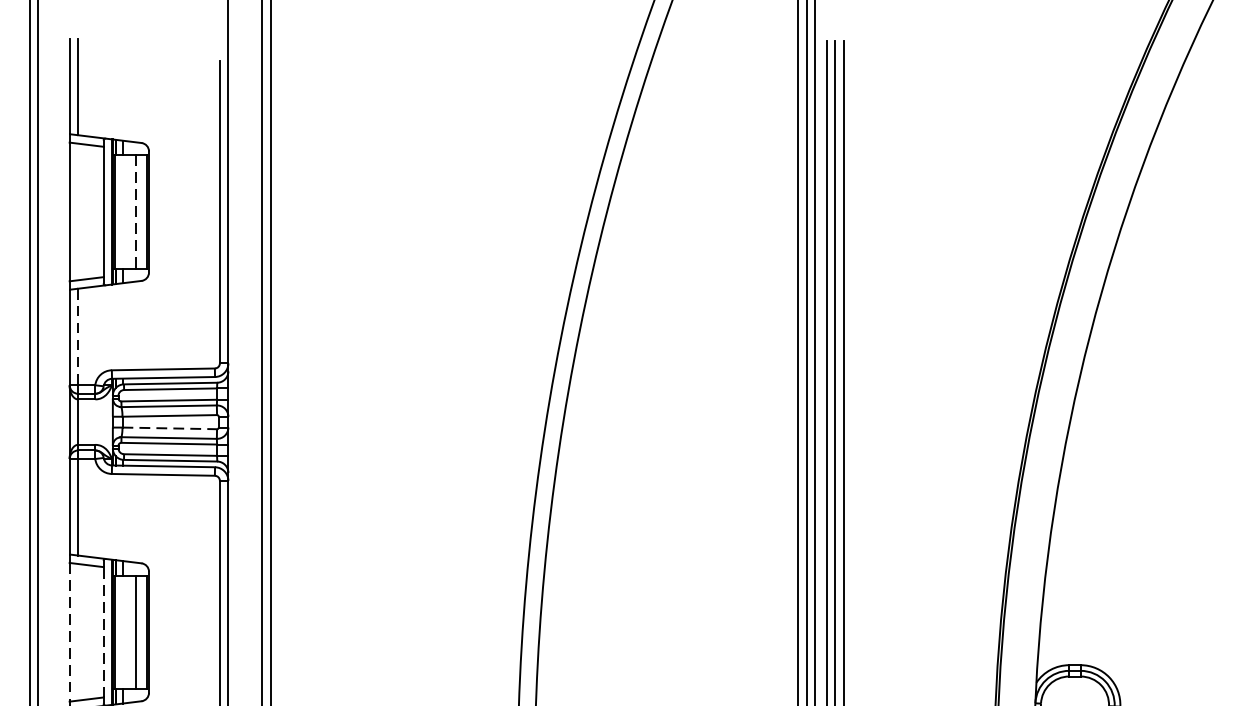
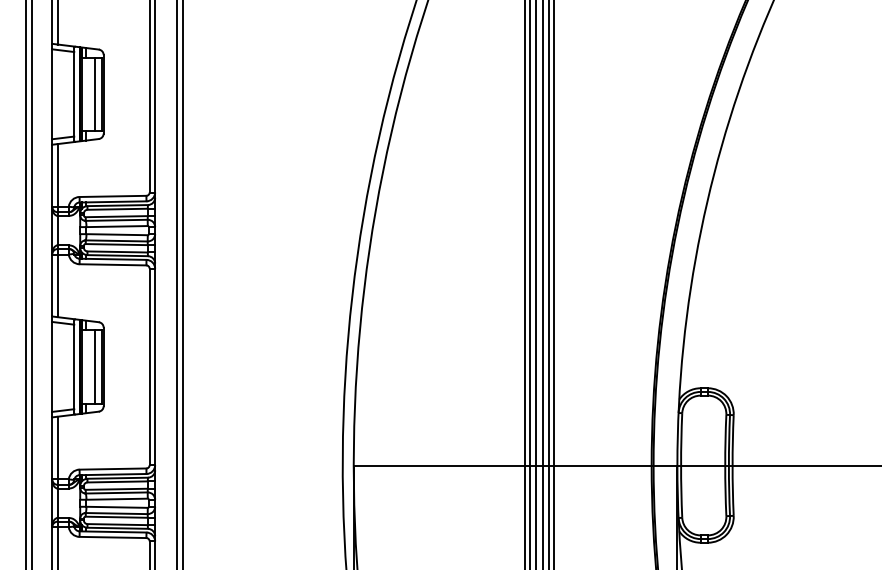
line: (134, 212) -> (94, 94), dashed -> solid
line: (77, 337) -> (57, 175), dashed -> solid
line: (170, 428) -> (117, 234), dashed -> solid
line: (70, 631) -> (52, 366), dashed -> solid
line: (104, 631) -> (74, 366), dashed -> solid

